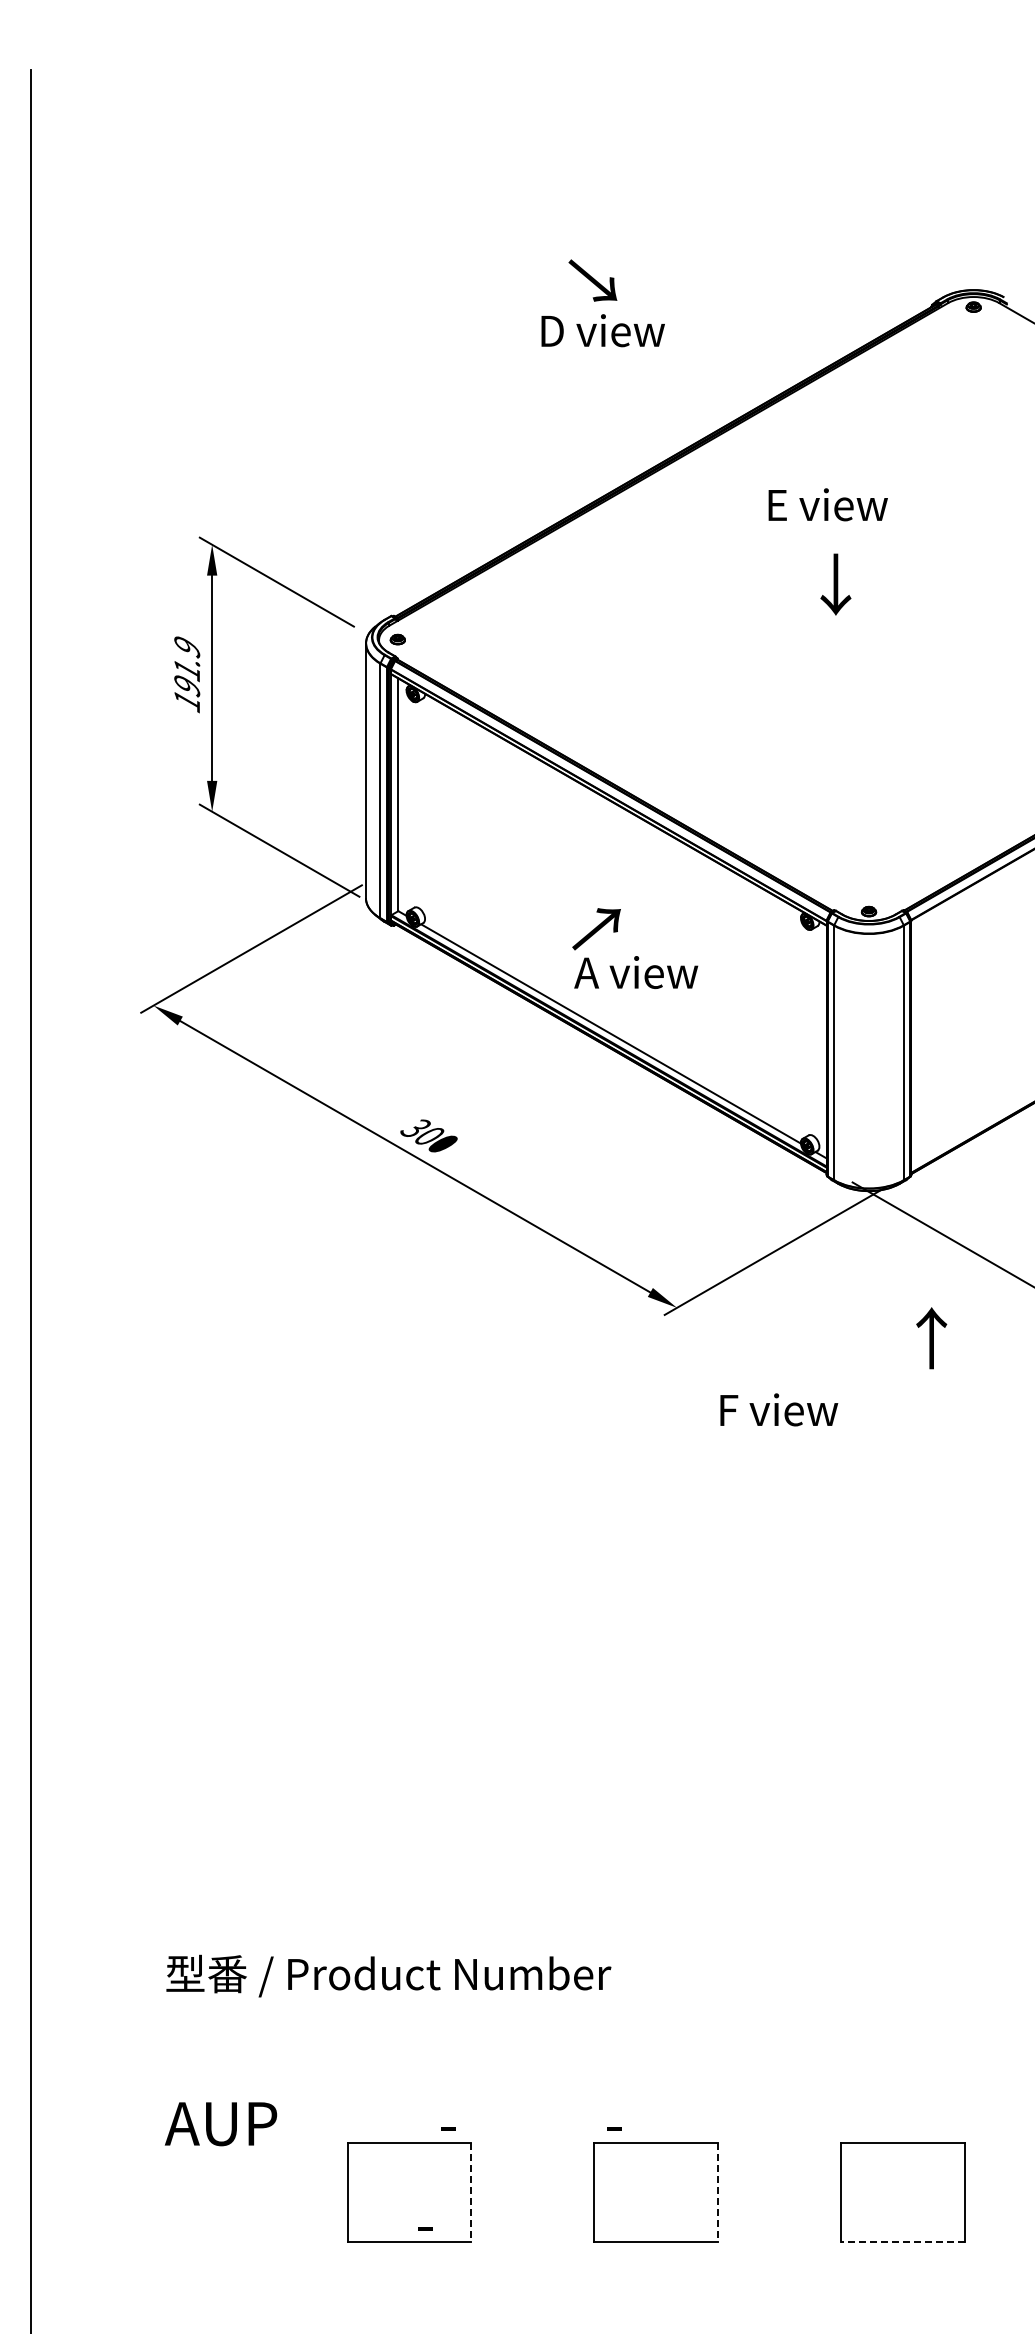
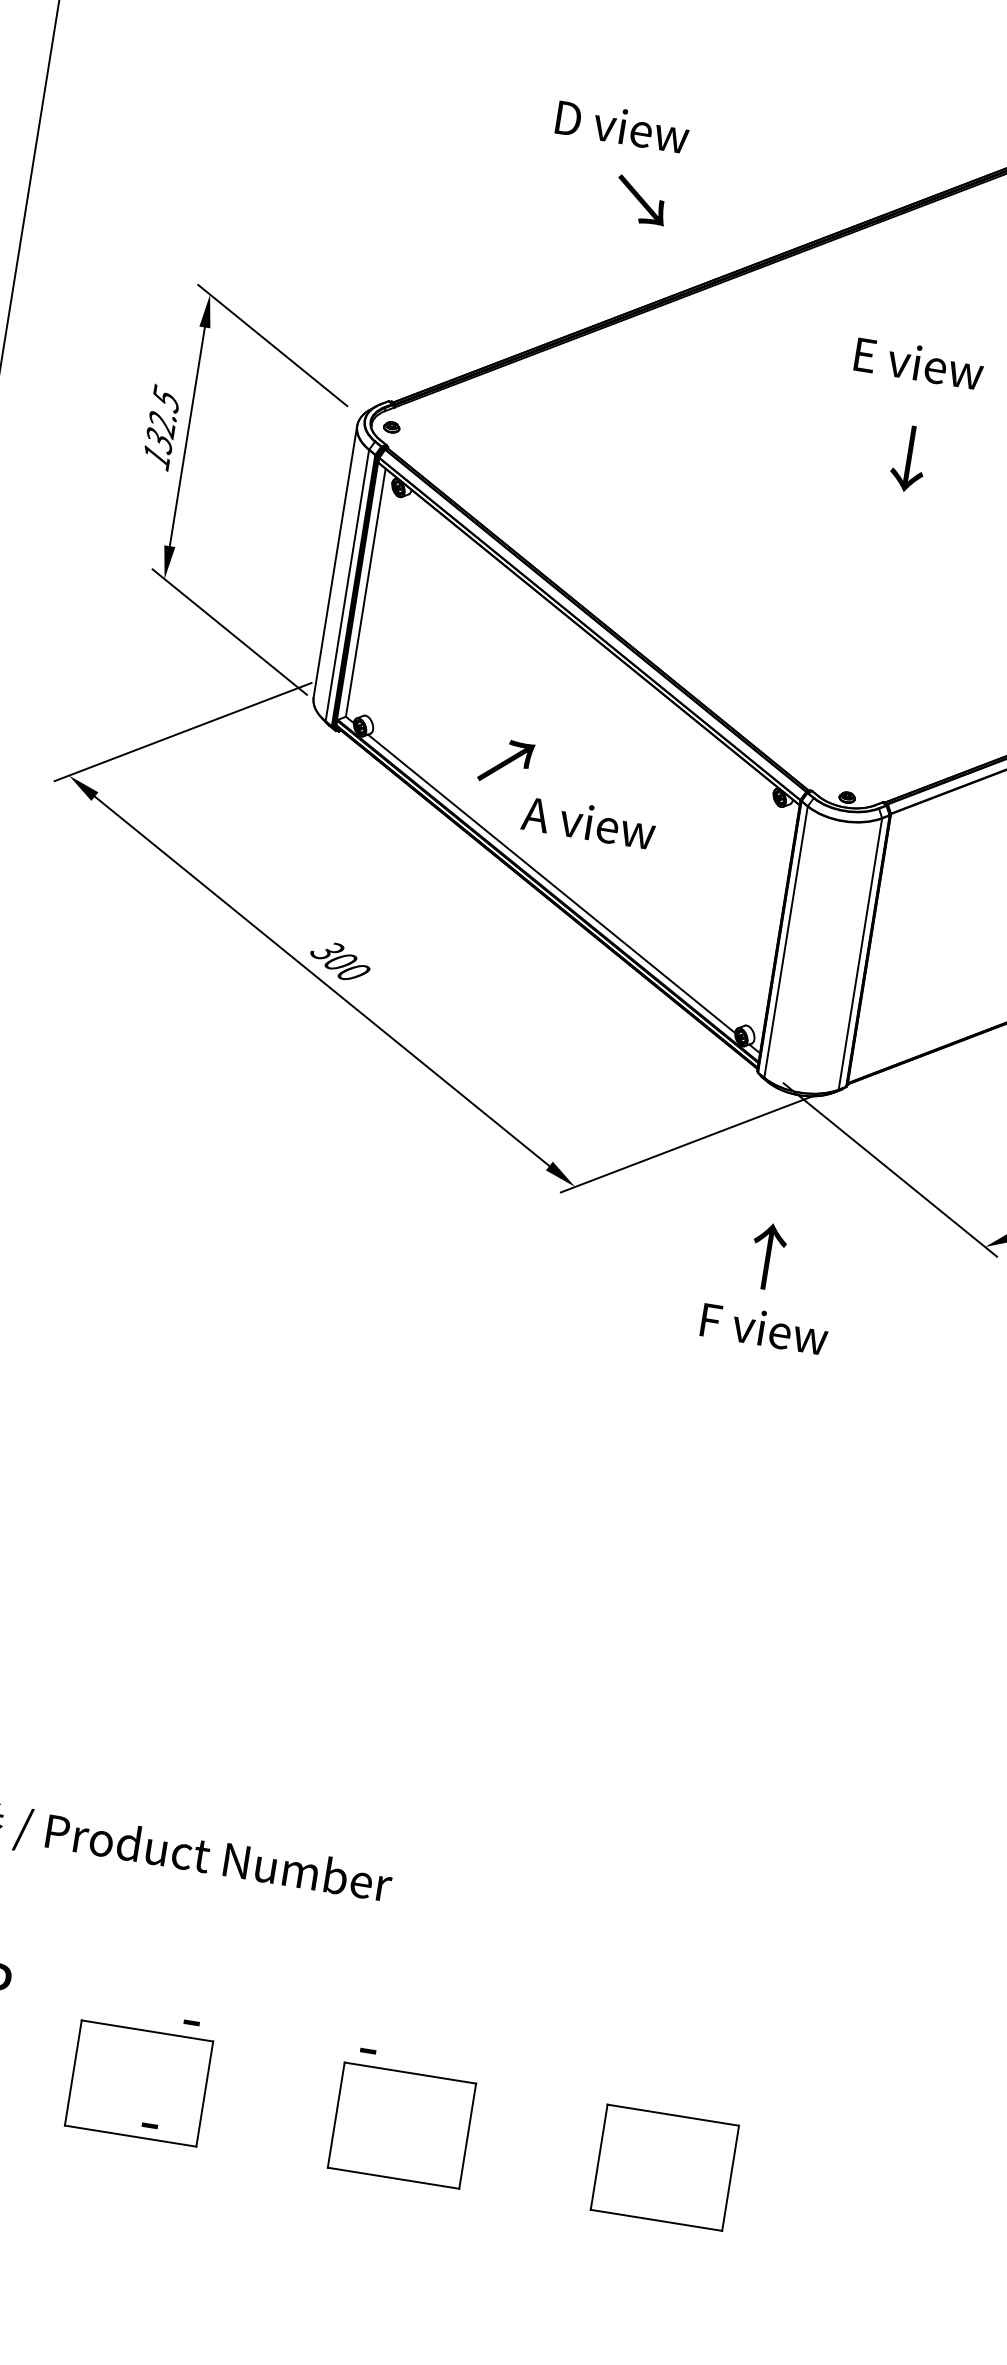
text: (592, 280) -> (640, 200), moved
text: (602, 330) -> (622, 126), moved
text: (827, 504) -> (918, 363), moved
text: (835, 584) -> (908, 458), moved
text: (187, 665) -> (163, 419), 191.9 -> 132.5
text: (596, 929) -> (506, 762), moved
text: (931, 1338) -> (767, 1256), moved
text: (779, 1409) -> (765, 1328), moved
line: (471, 2192) -> (205, 2094), dashed -> solid
line: (717, 2192) -> (467, 2136), dashed -> solid
line: (902, 2241) -> (656, 2220), dashed -> solid

